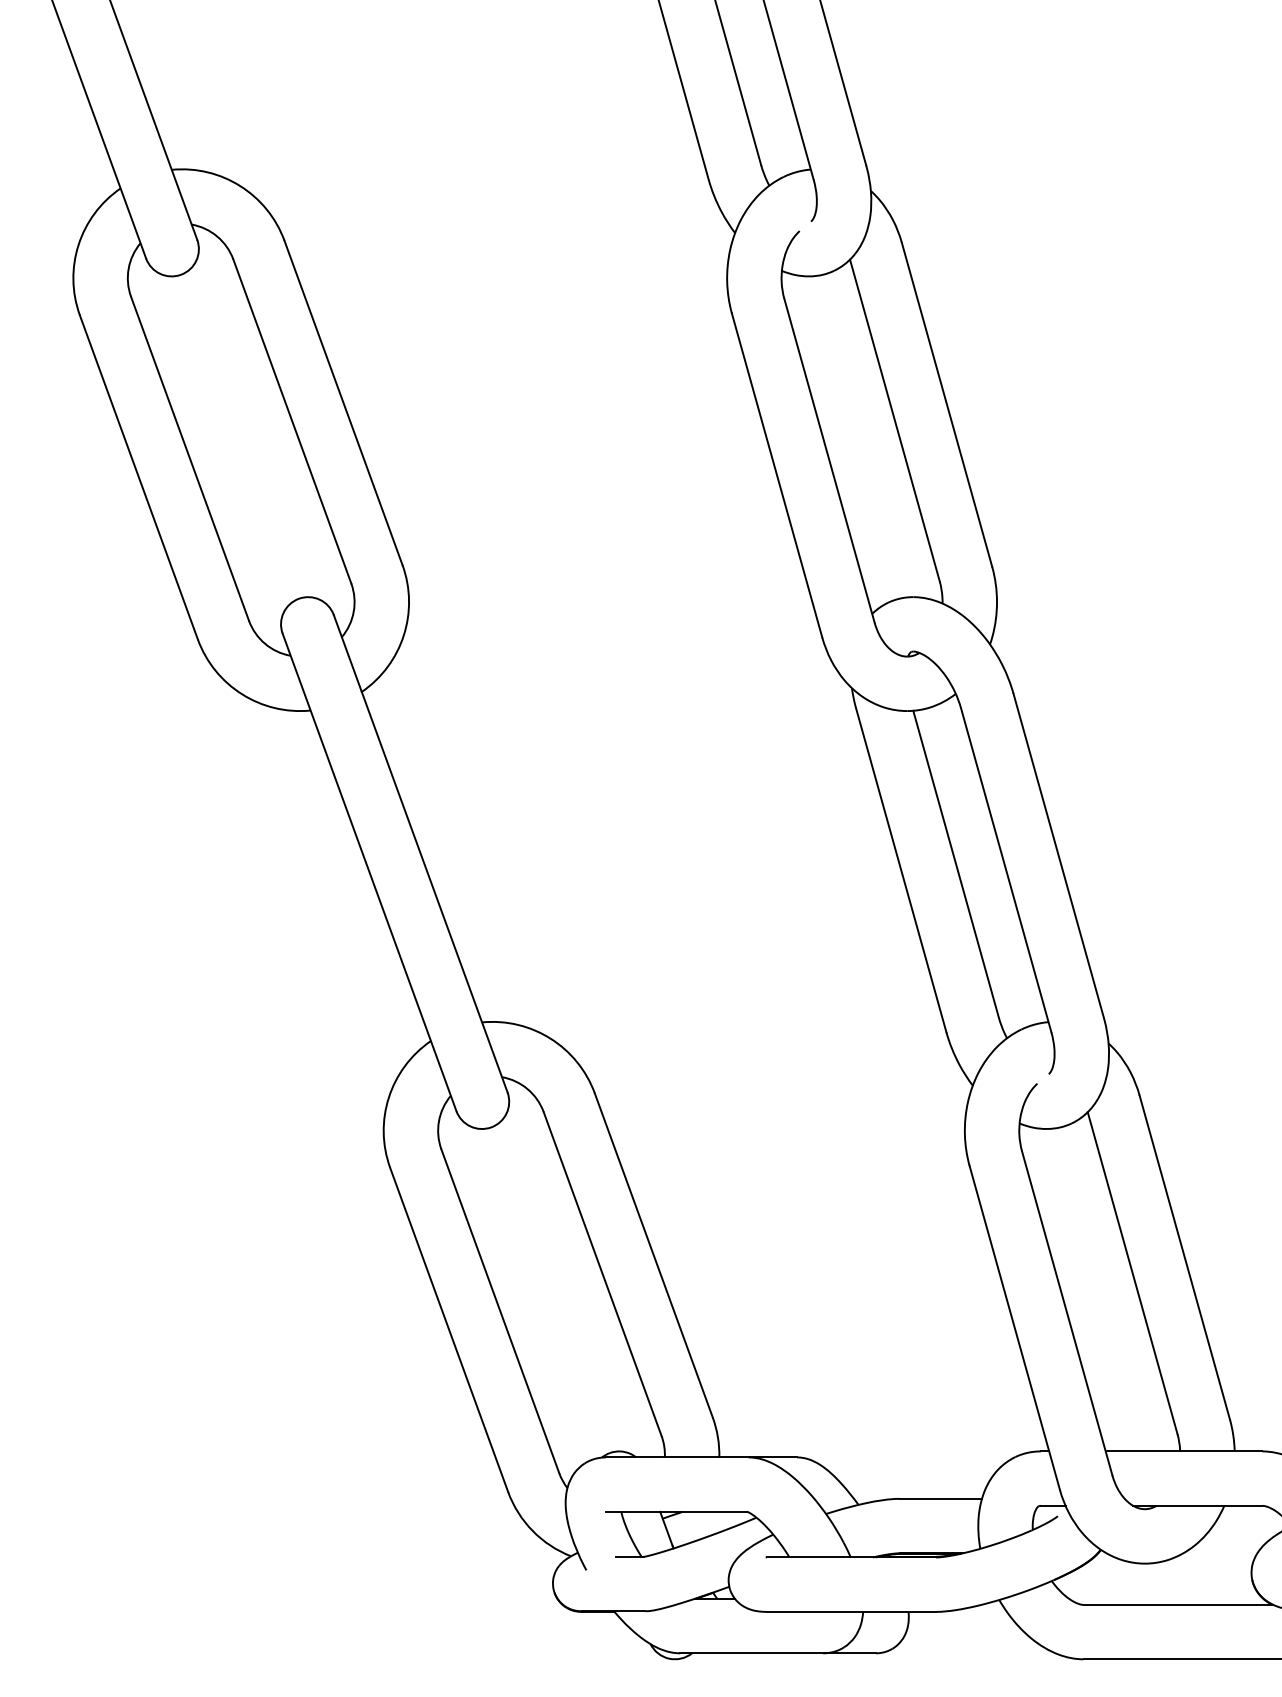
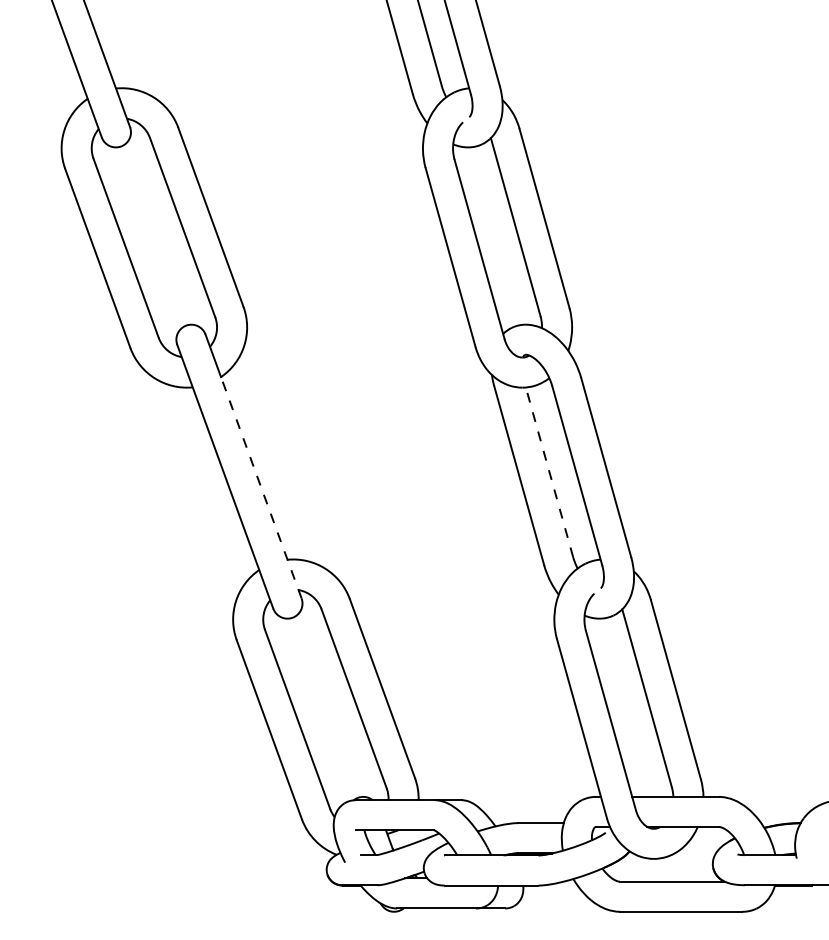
line: (956, 862) -> (549, 471), solid -> dashed
line: (435, 891) -> (261, 487), solid -> dashed

